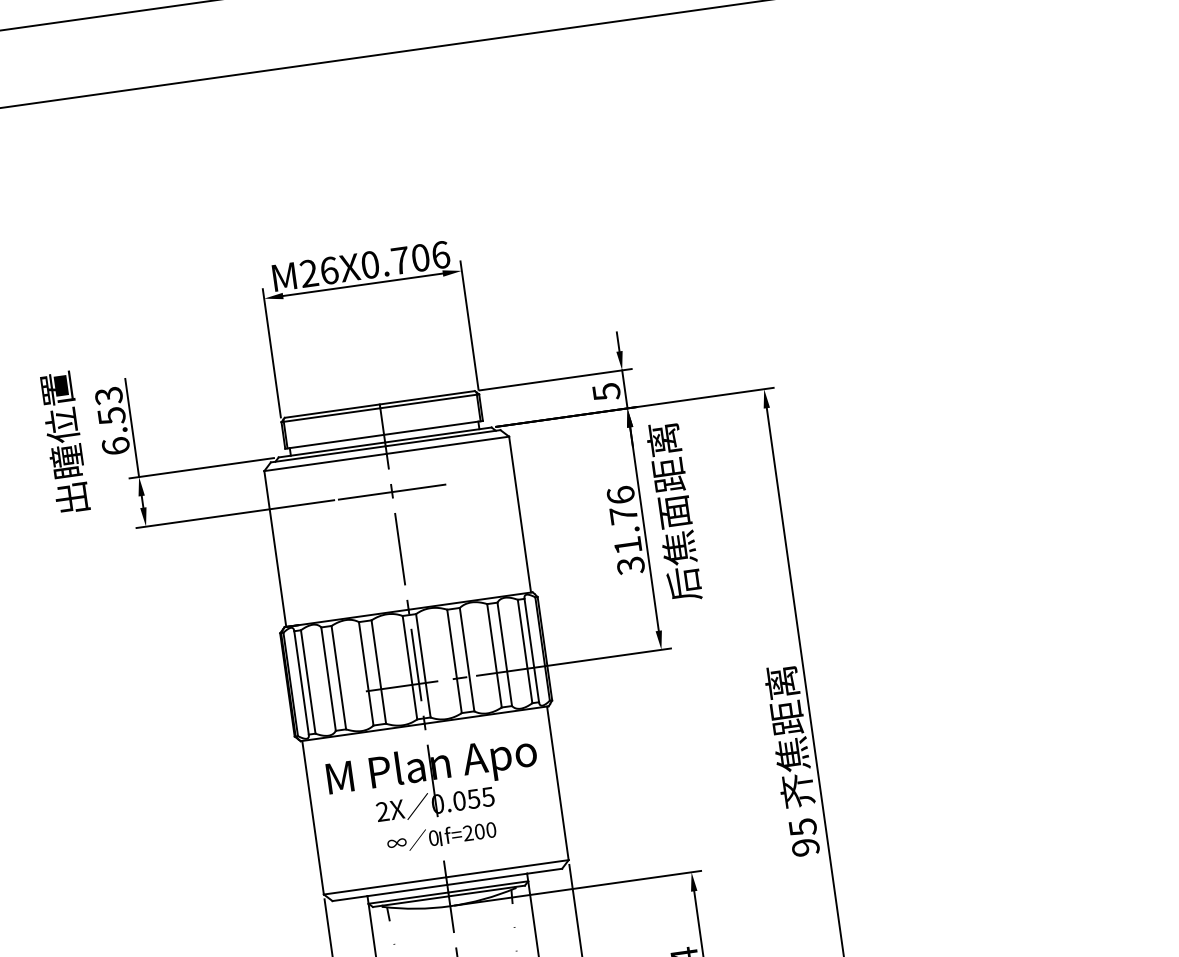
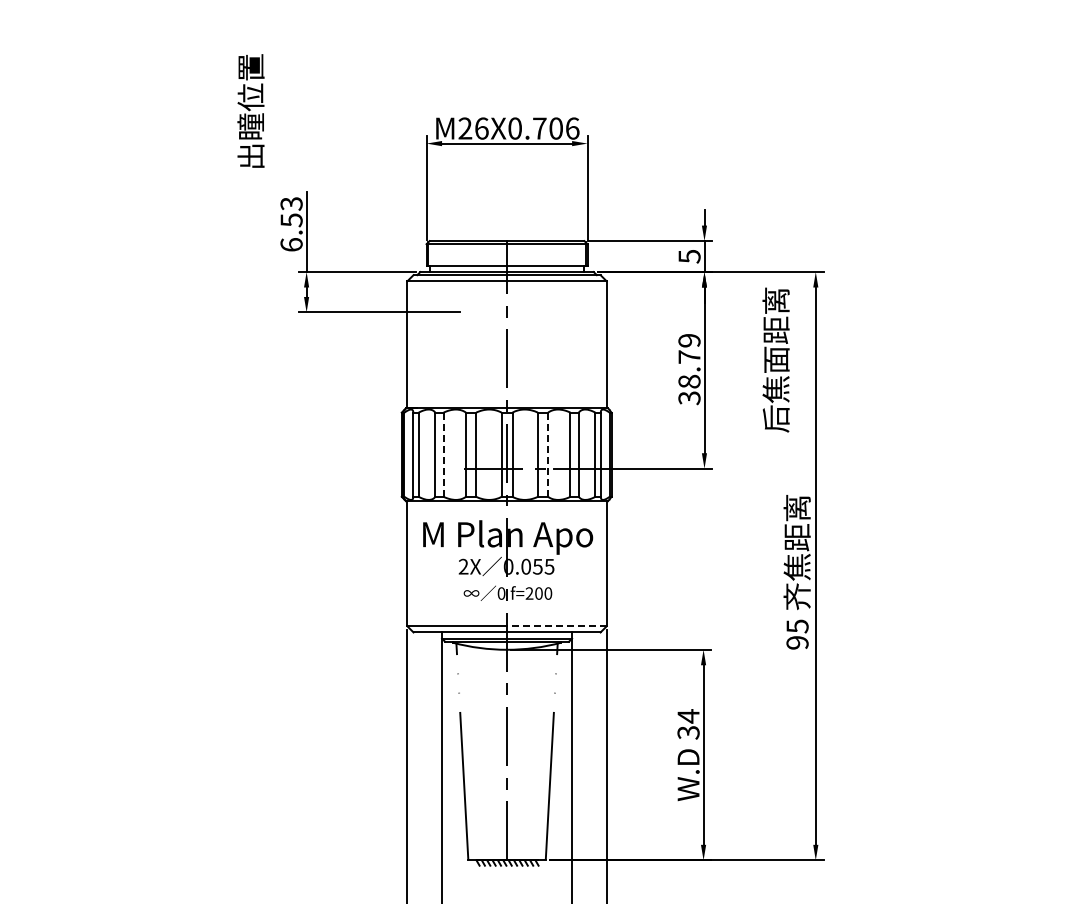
text: (63, 441) -> (250, 110), moved
line: (391, 492) -> (506, 312), removed
text: (673, 511) -> (775, 359), moved
text: (624, 519) -> (689, 360), 31.76 -> 38.79
line: (467, 660) -> (548, 455), solid -> dashed
line: (338, 678) -> (443, 455), solid -> dashed
line: (506, 869) -> (556, 626), solid -> dashed

